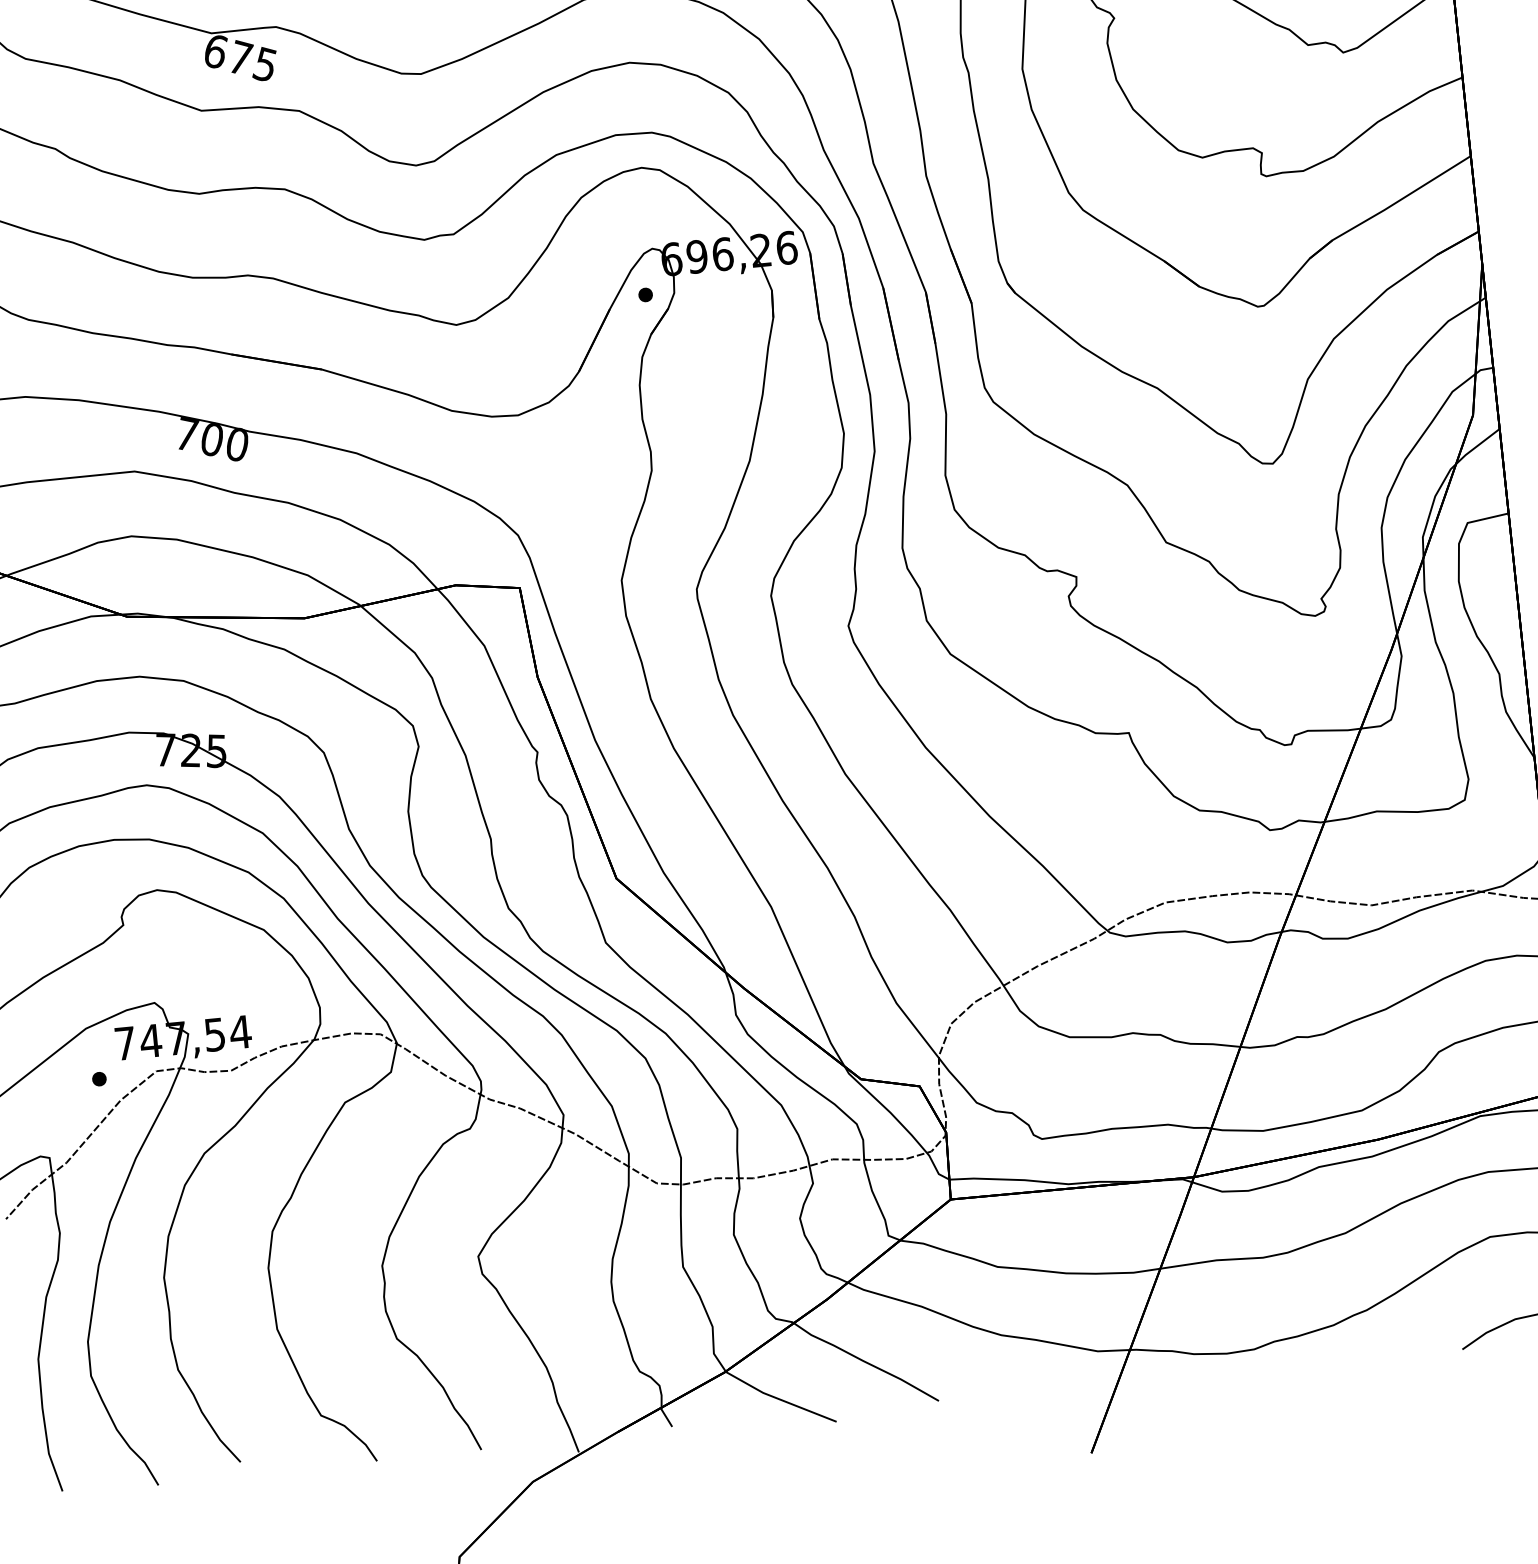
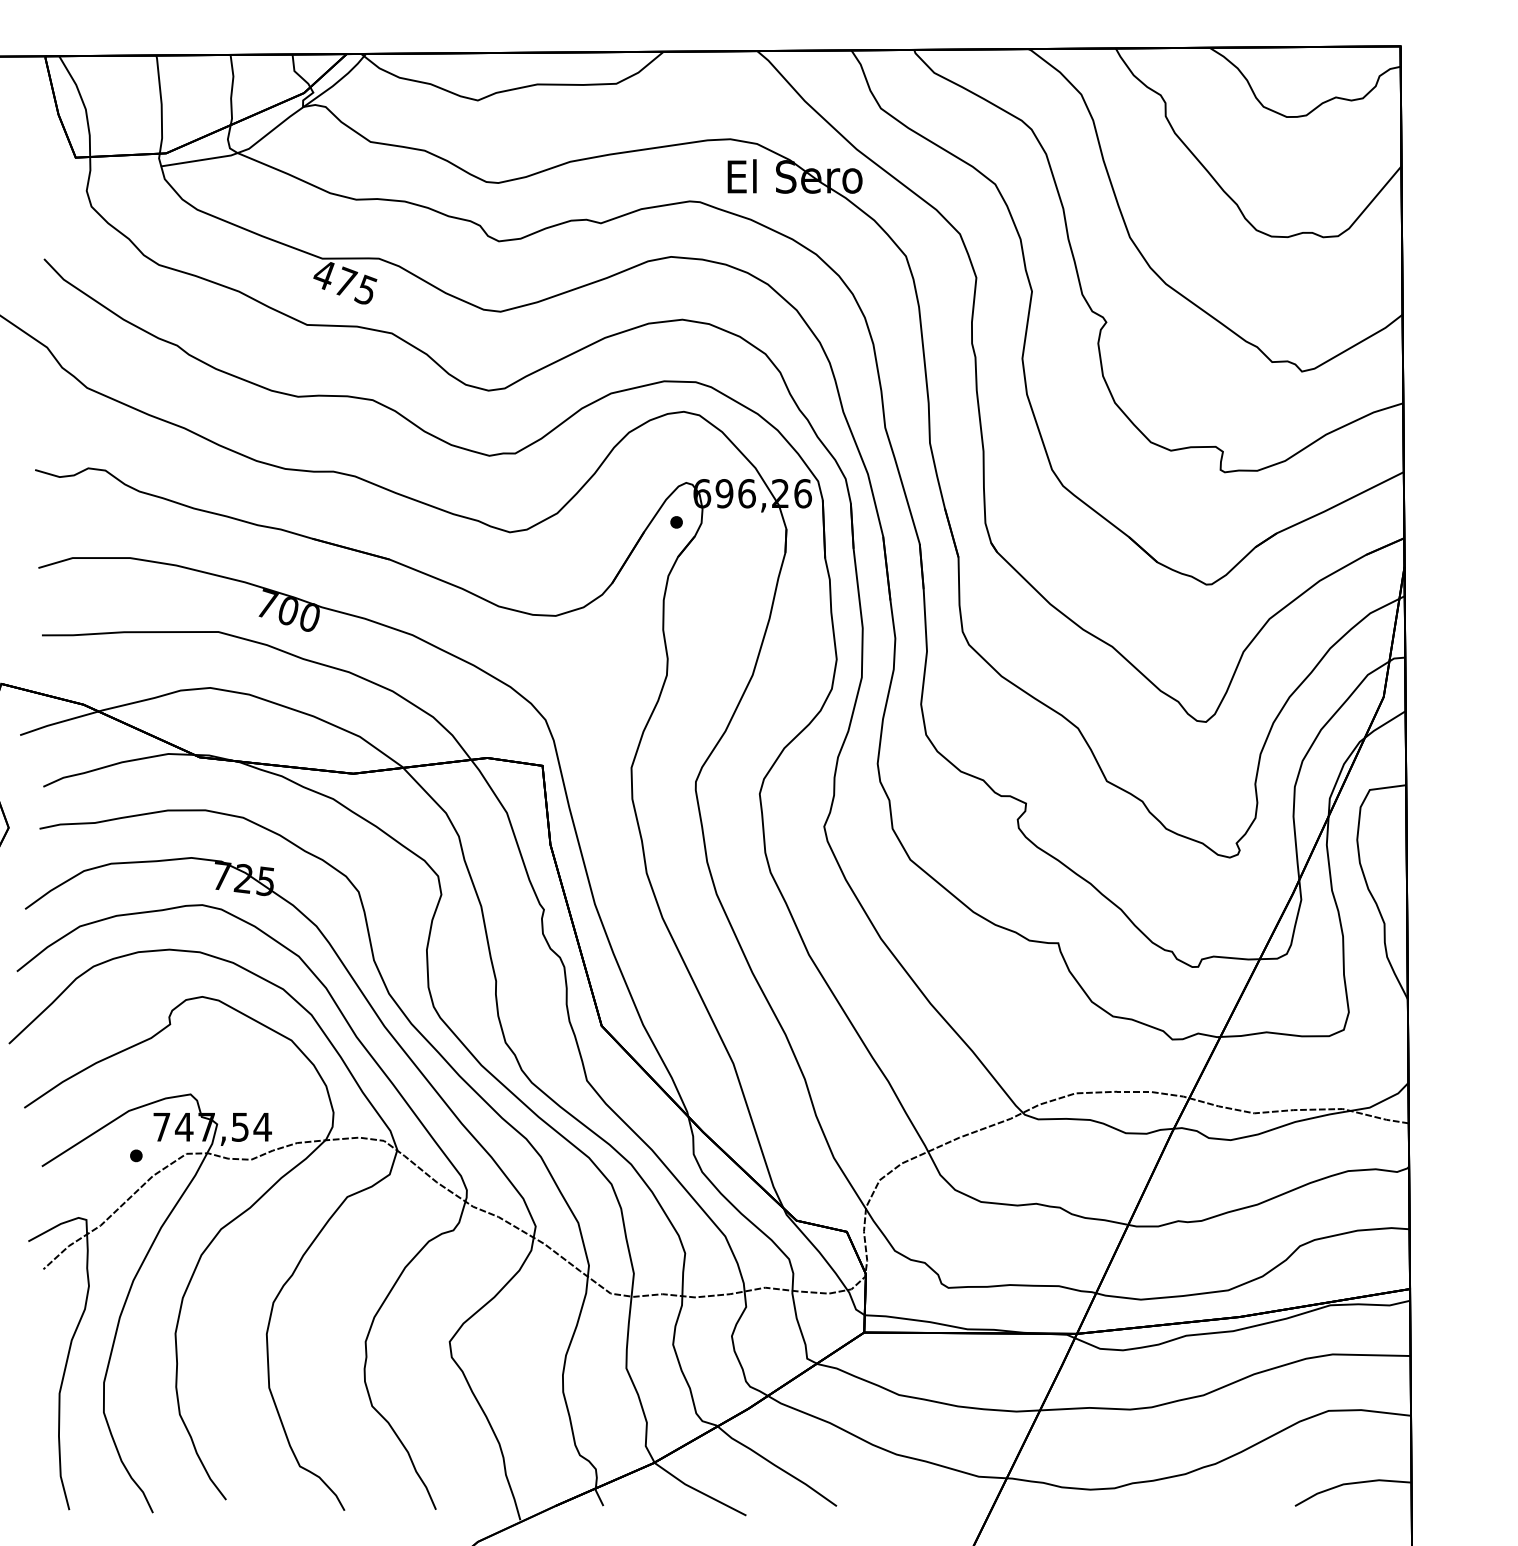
text: (215, 52) -> (324, 275), 675 -> 475

